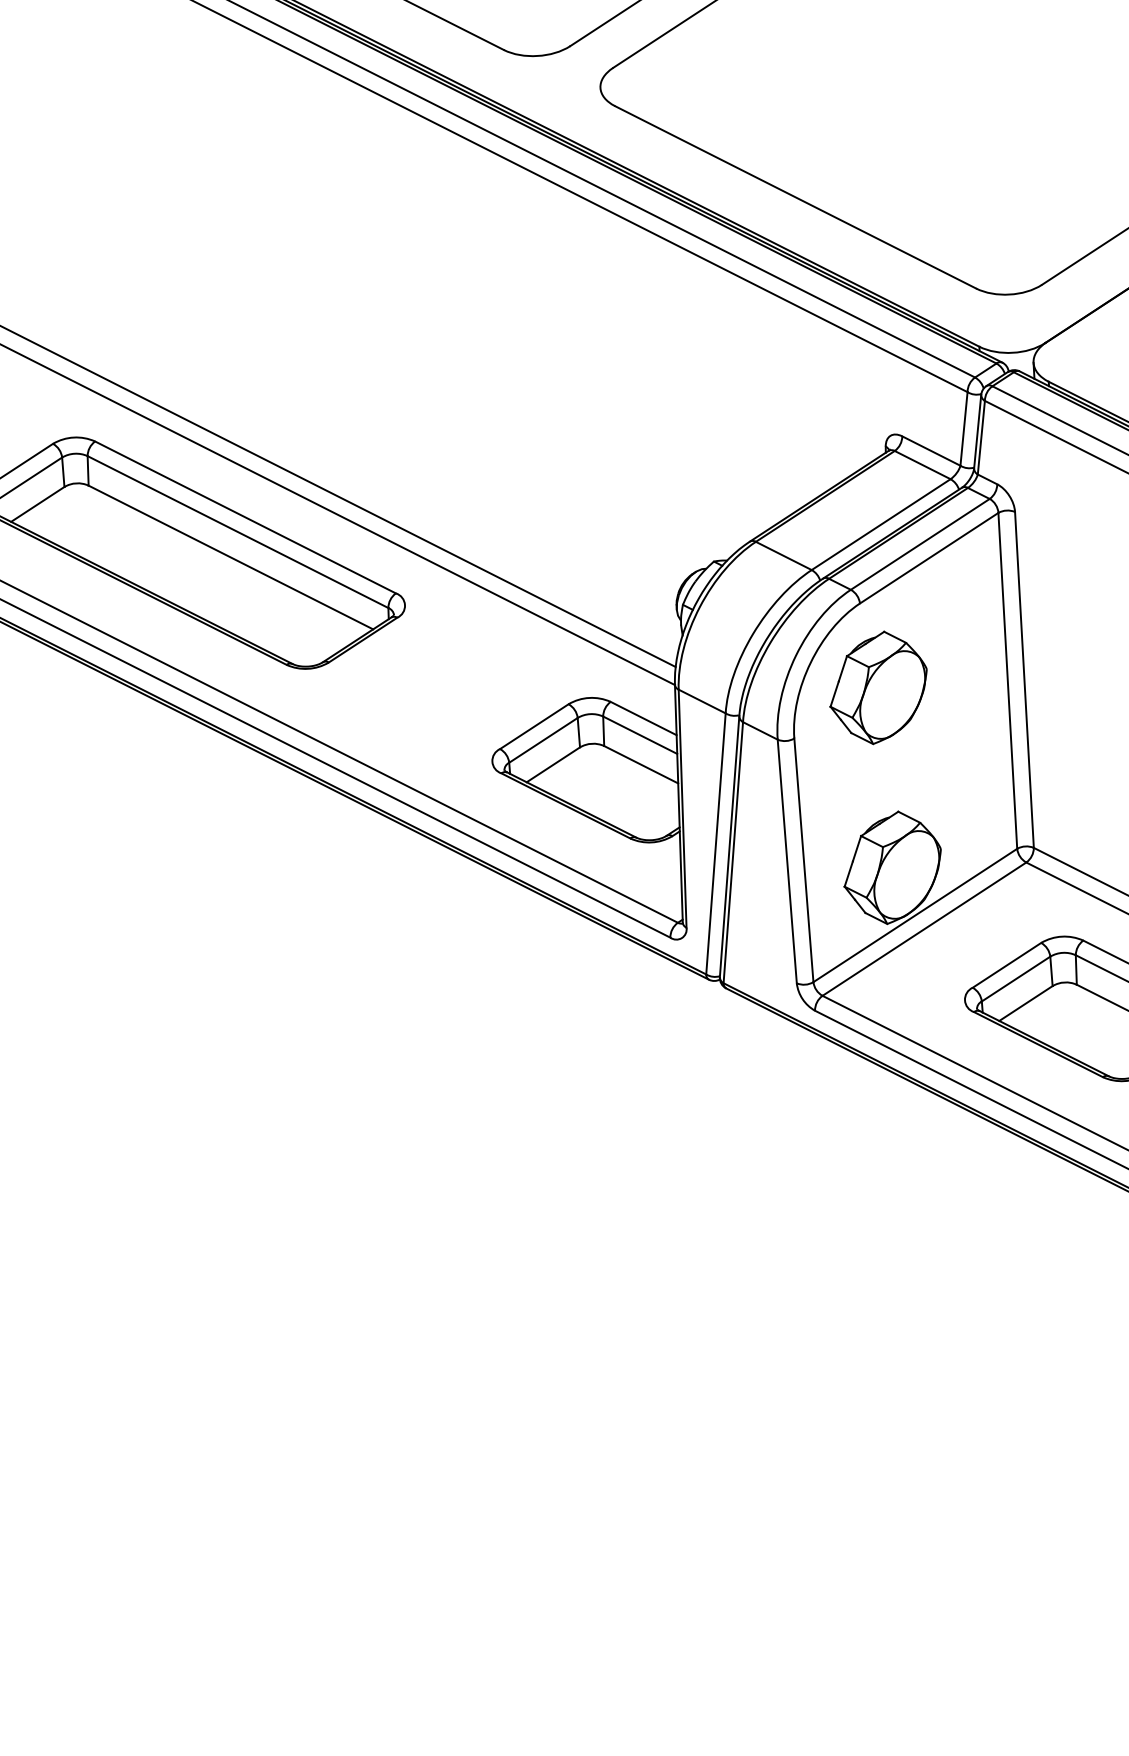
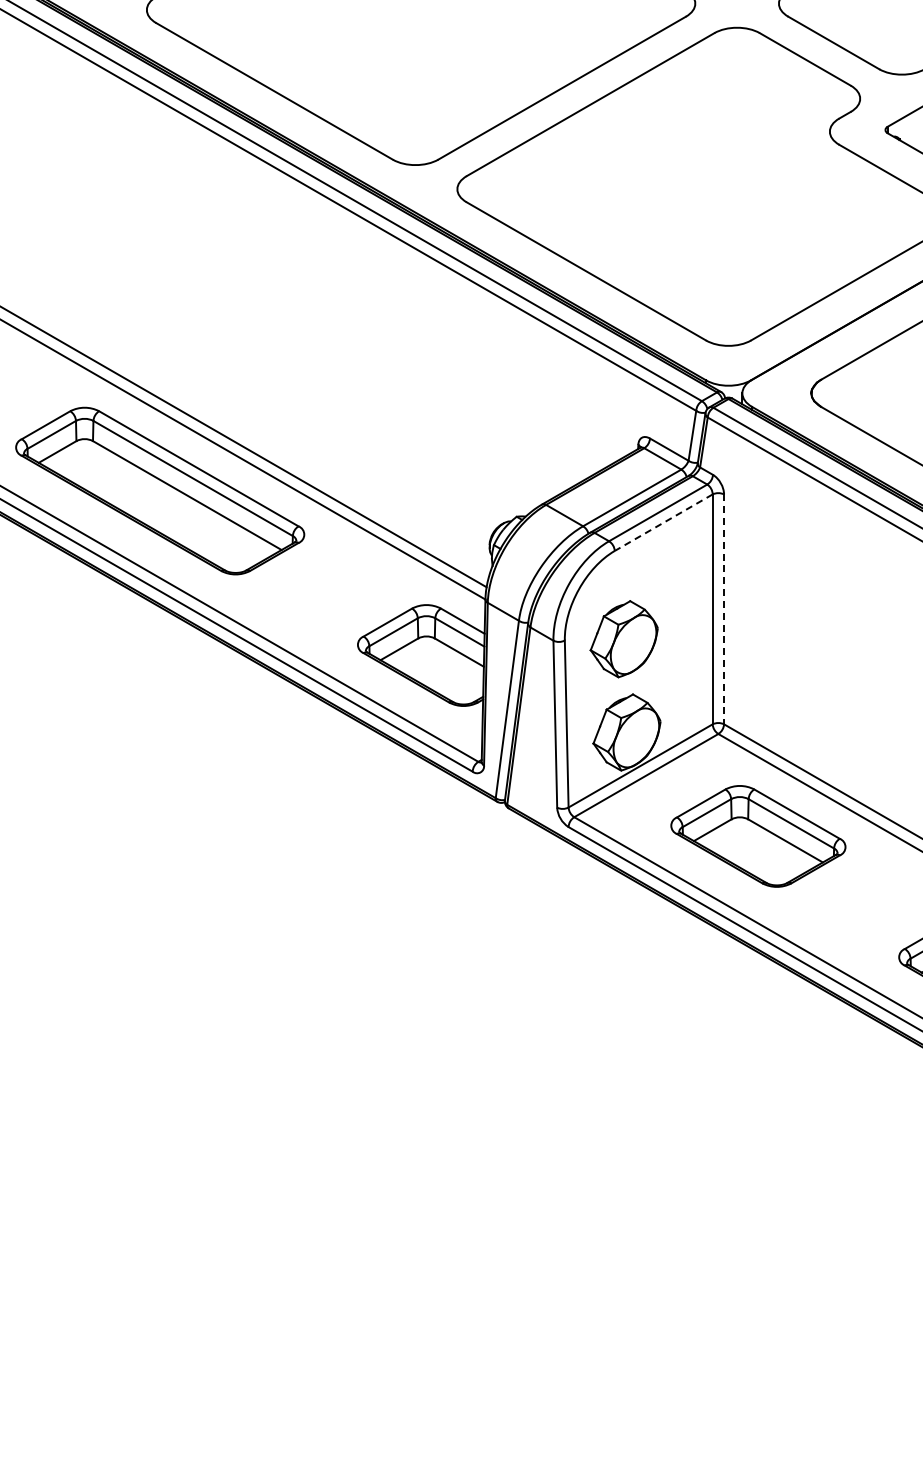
line: (928, 557) -> (663, 522), solid -> dashed
line: (1025, 680) -> (724, 609), solid -> dashed
part: (877, 688) -> (623, 639), moved

